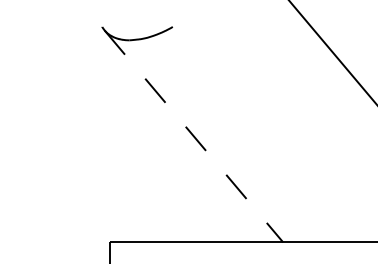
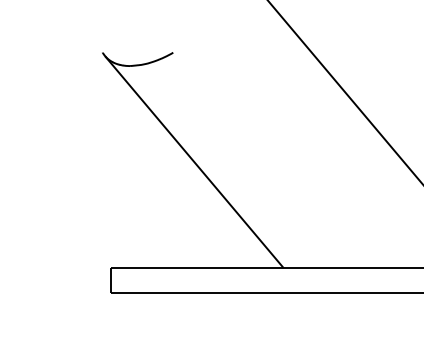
line: (194, 136) -> (194, 162), dashed -> solid

